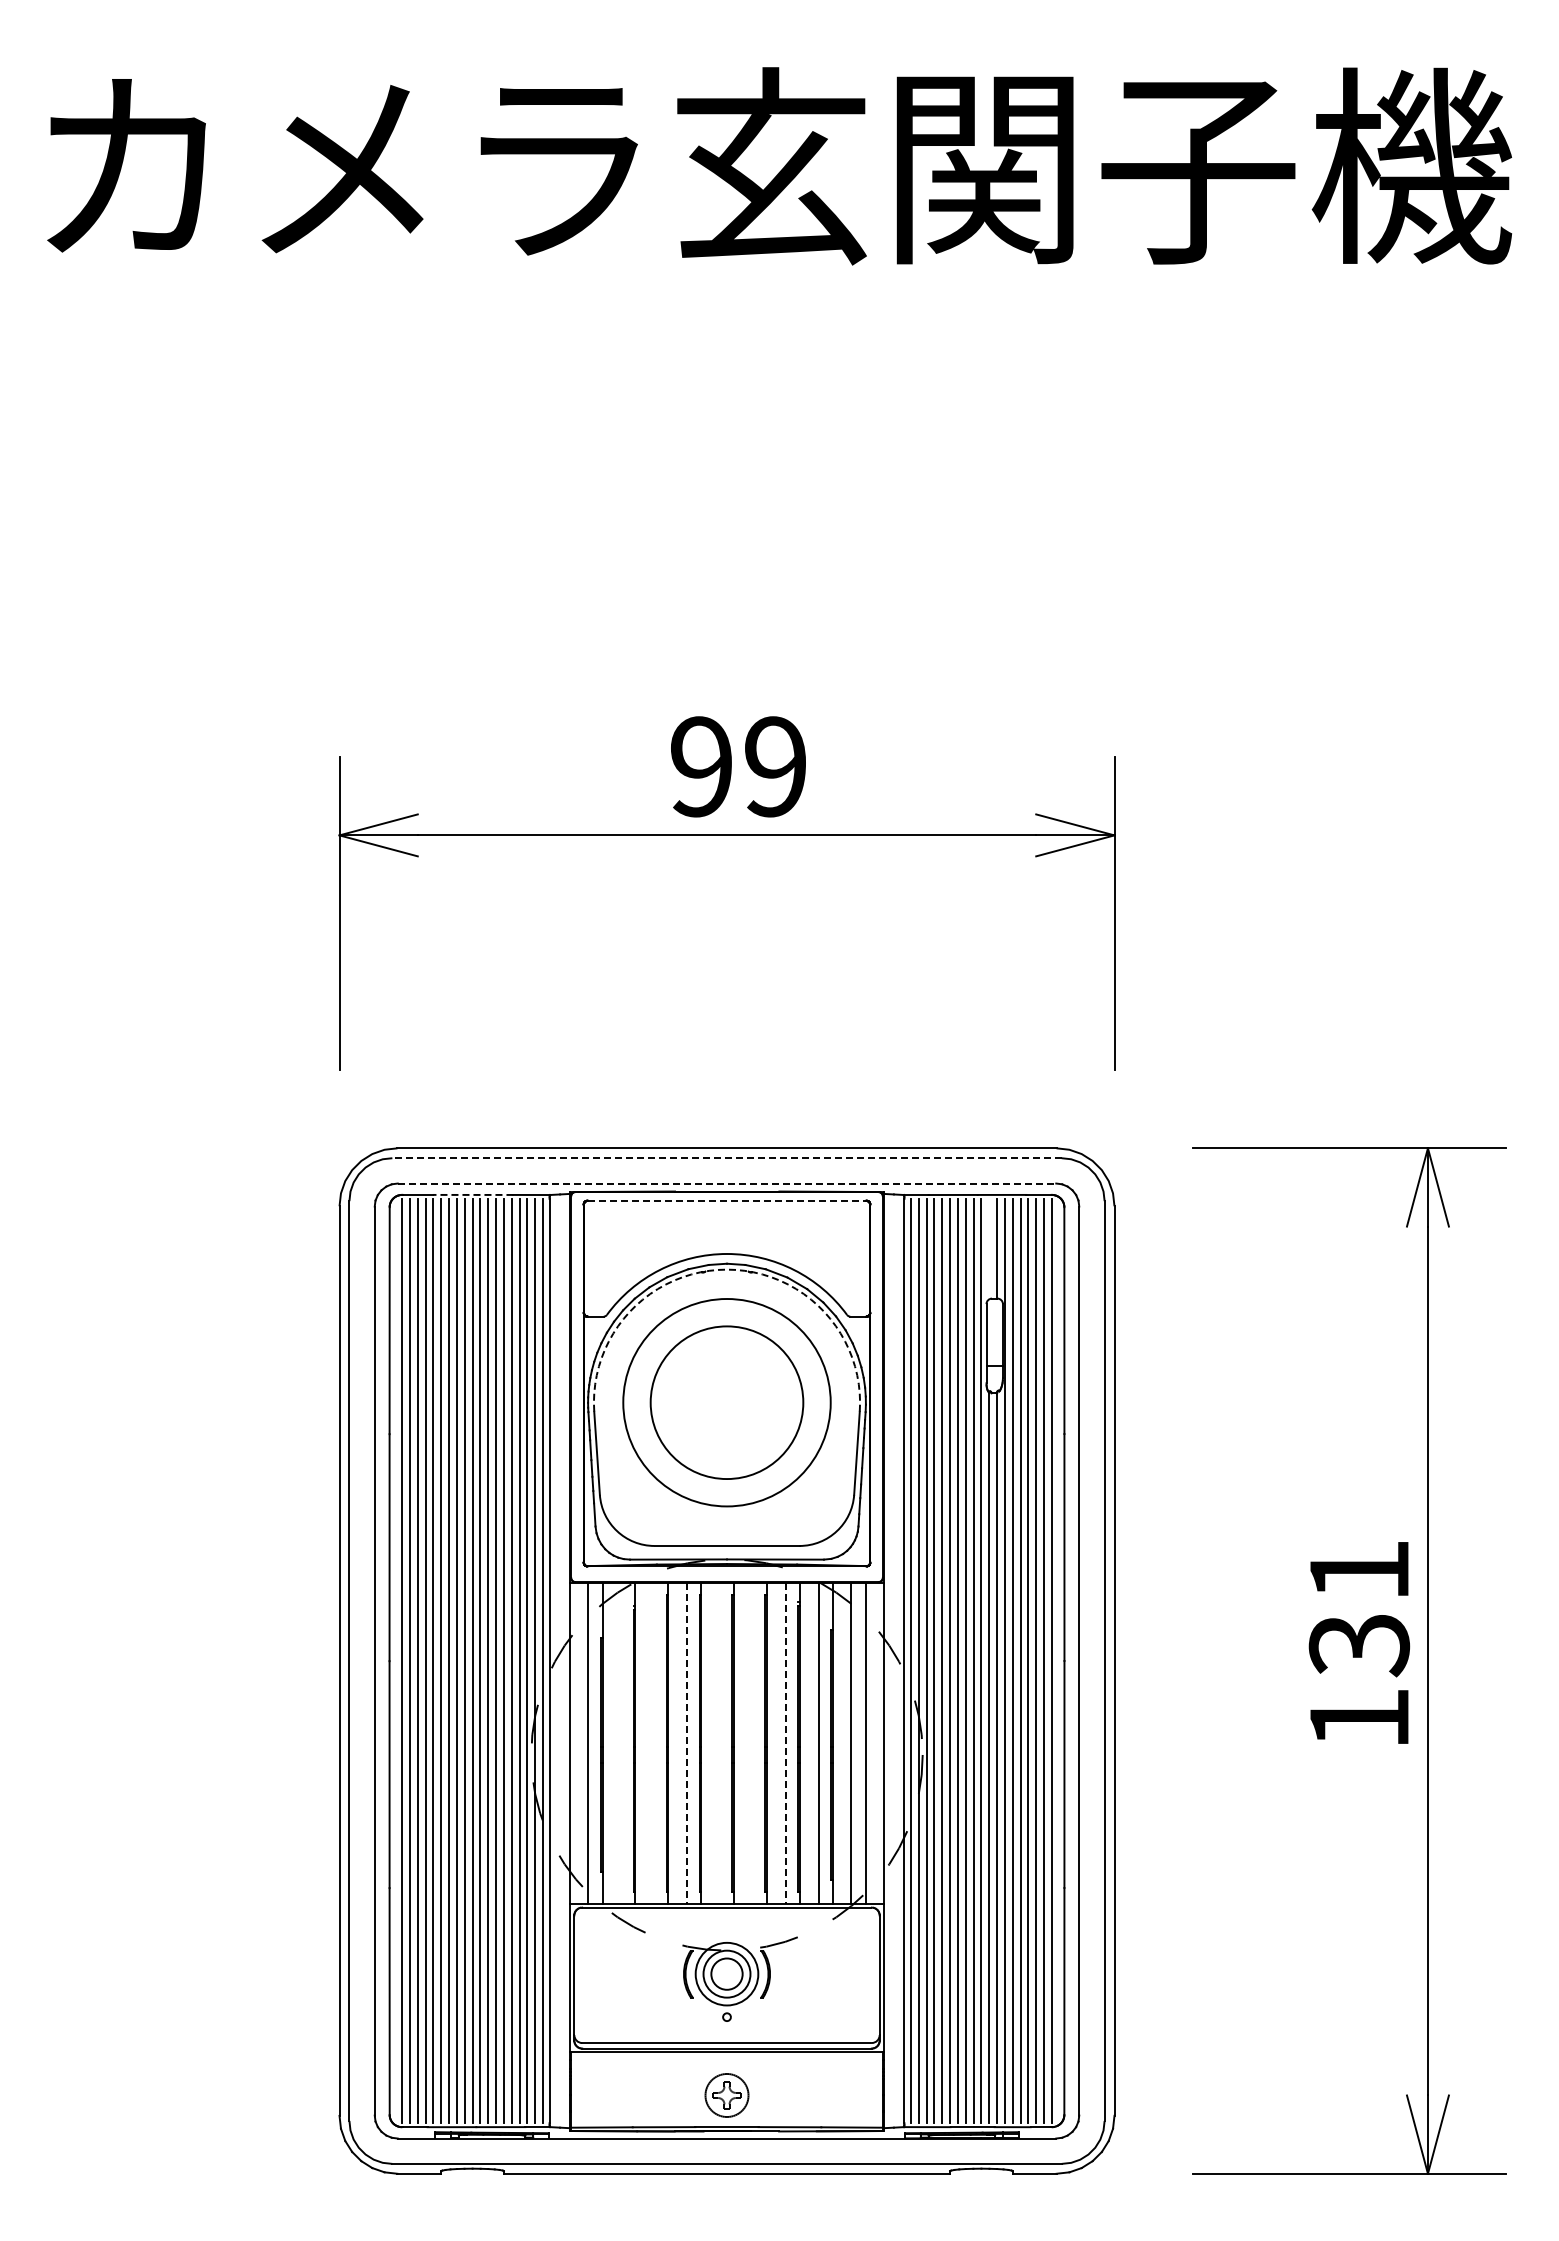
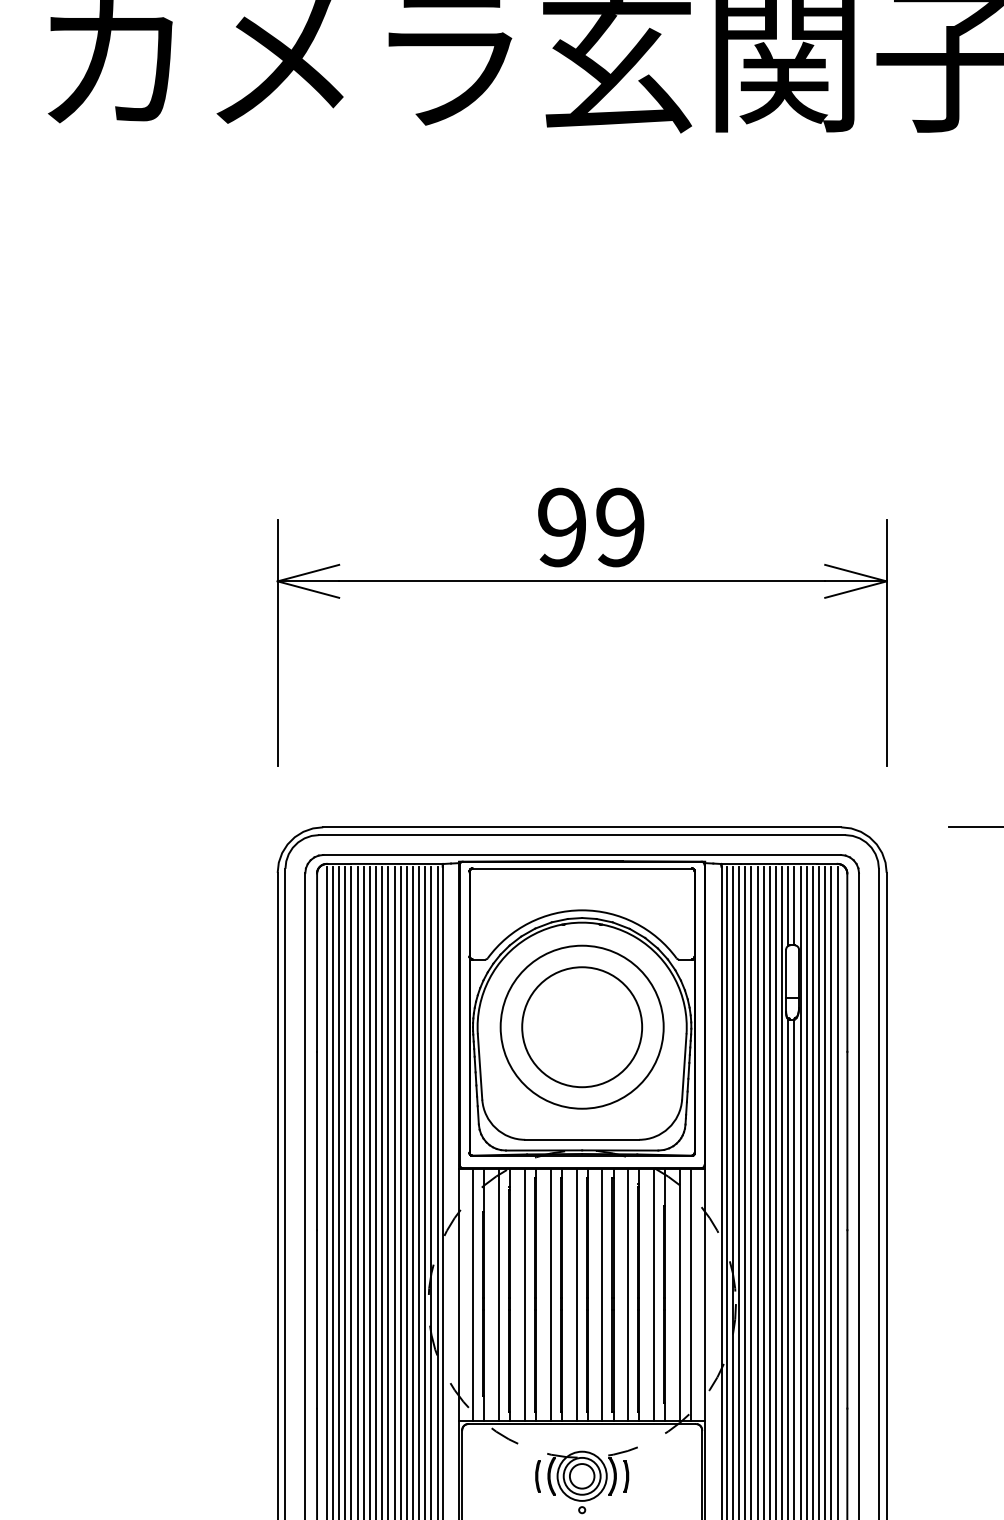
line: (727, 1158) -> (582, 835), dashed -> solid
line: (727, 1183) -> (582, 854), dashed -> solid
line: (472, 1194) -> (382, 863), dashed -> solid
line: (727, 1200) -> (582, 868), dashed -> solid
line: (989, 1248) -> (788, 906), added
arc: (727, 1269) -> (582, 922), dashed -> solid
line: (621, 1742) -> (499, 1294), added
line: (654, 1742) -> (525, 1294), added
line: (719, 1742) -> (576, 1294), added
line: (752, 1742) -> (602, 1294), added
line: (687, 1743) -> (551, 1295), dashed -> solid
line: (785, 1743) -> (628, 1295), dashed -> solid
part: (670, 1974) -> (537, 1476), added
part: (783, 1974) -> (626, 1476), added

